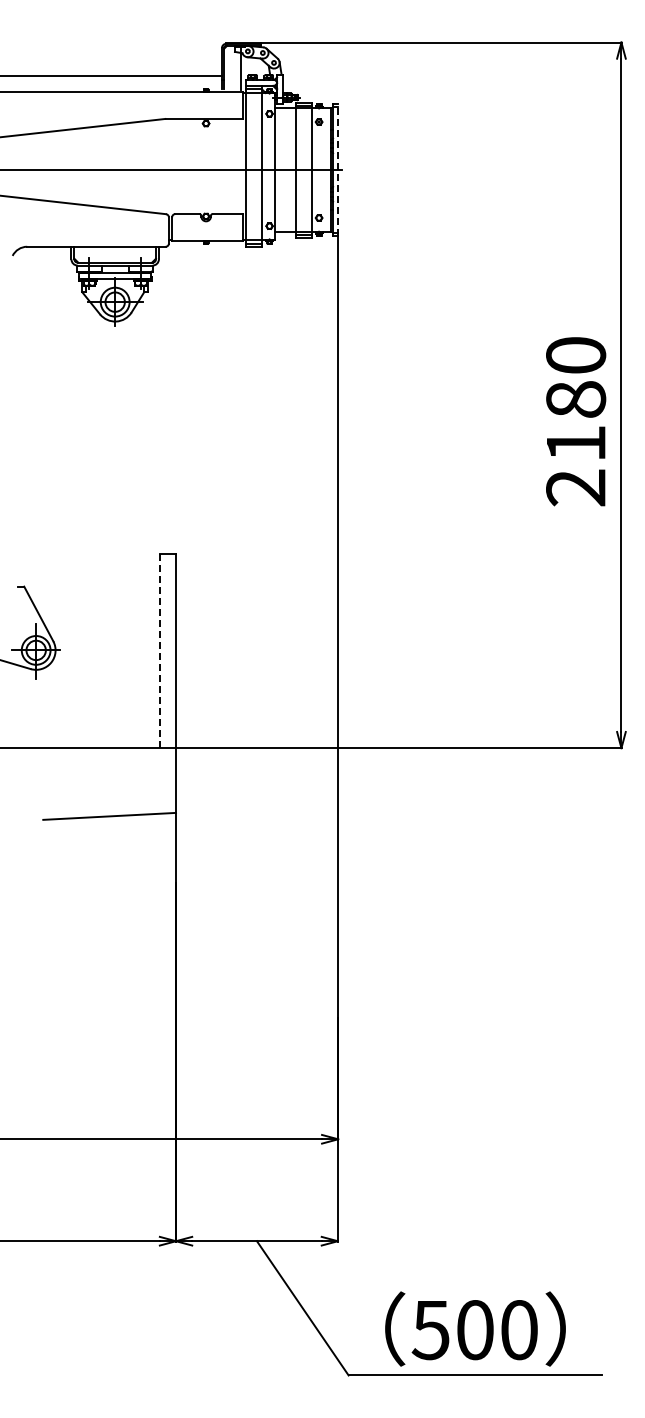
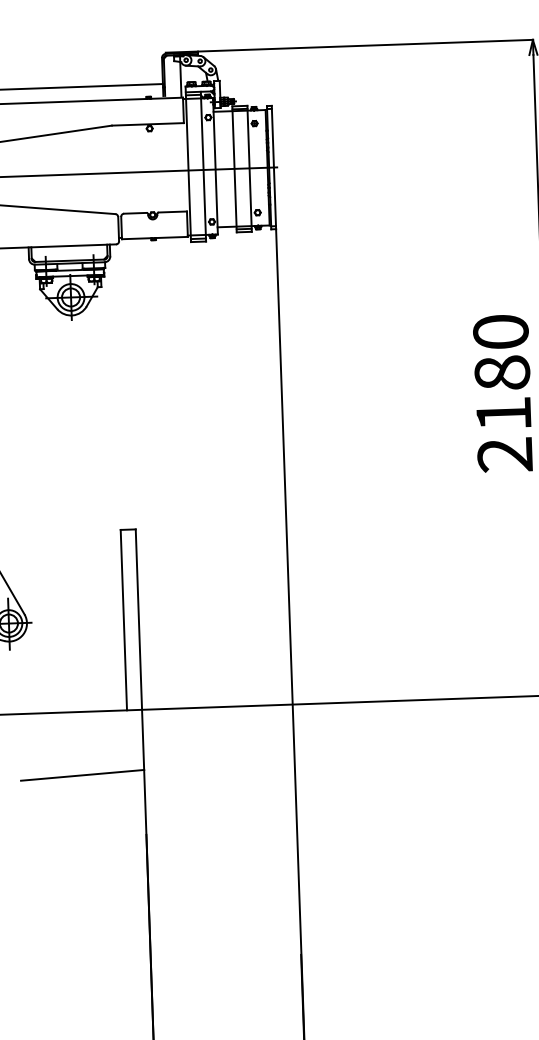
line: (338, 169) -> (274, 167), dashed -> solid
line: (159, 651) -> (123, 620), dashed -> solid

